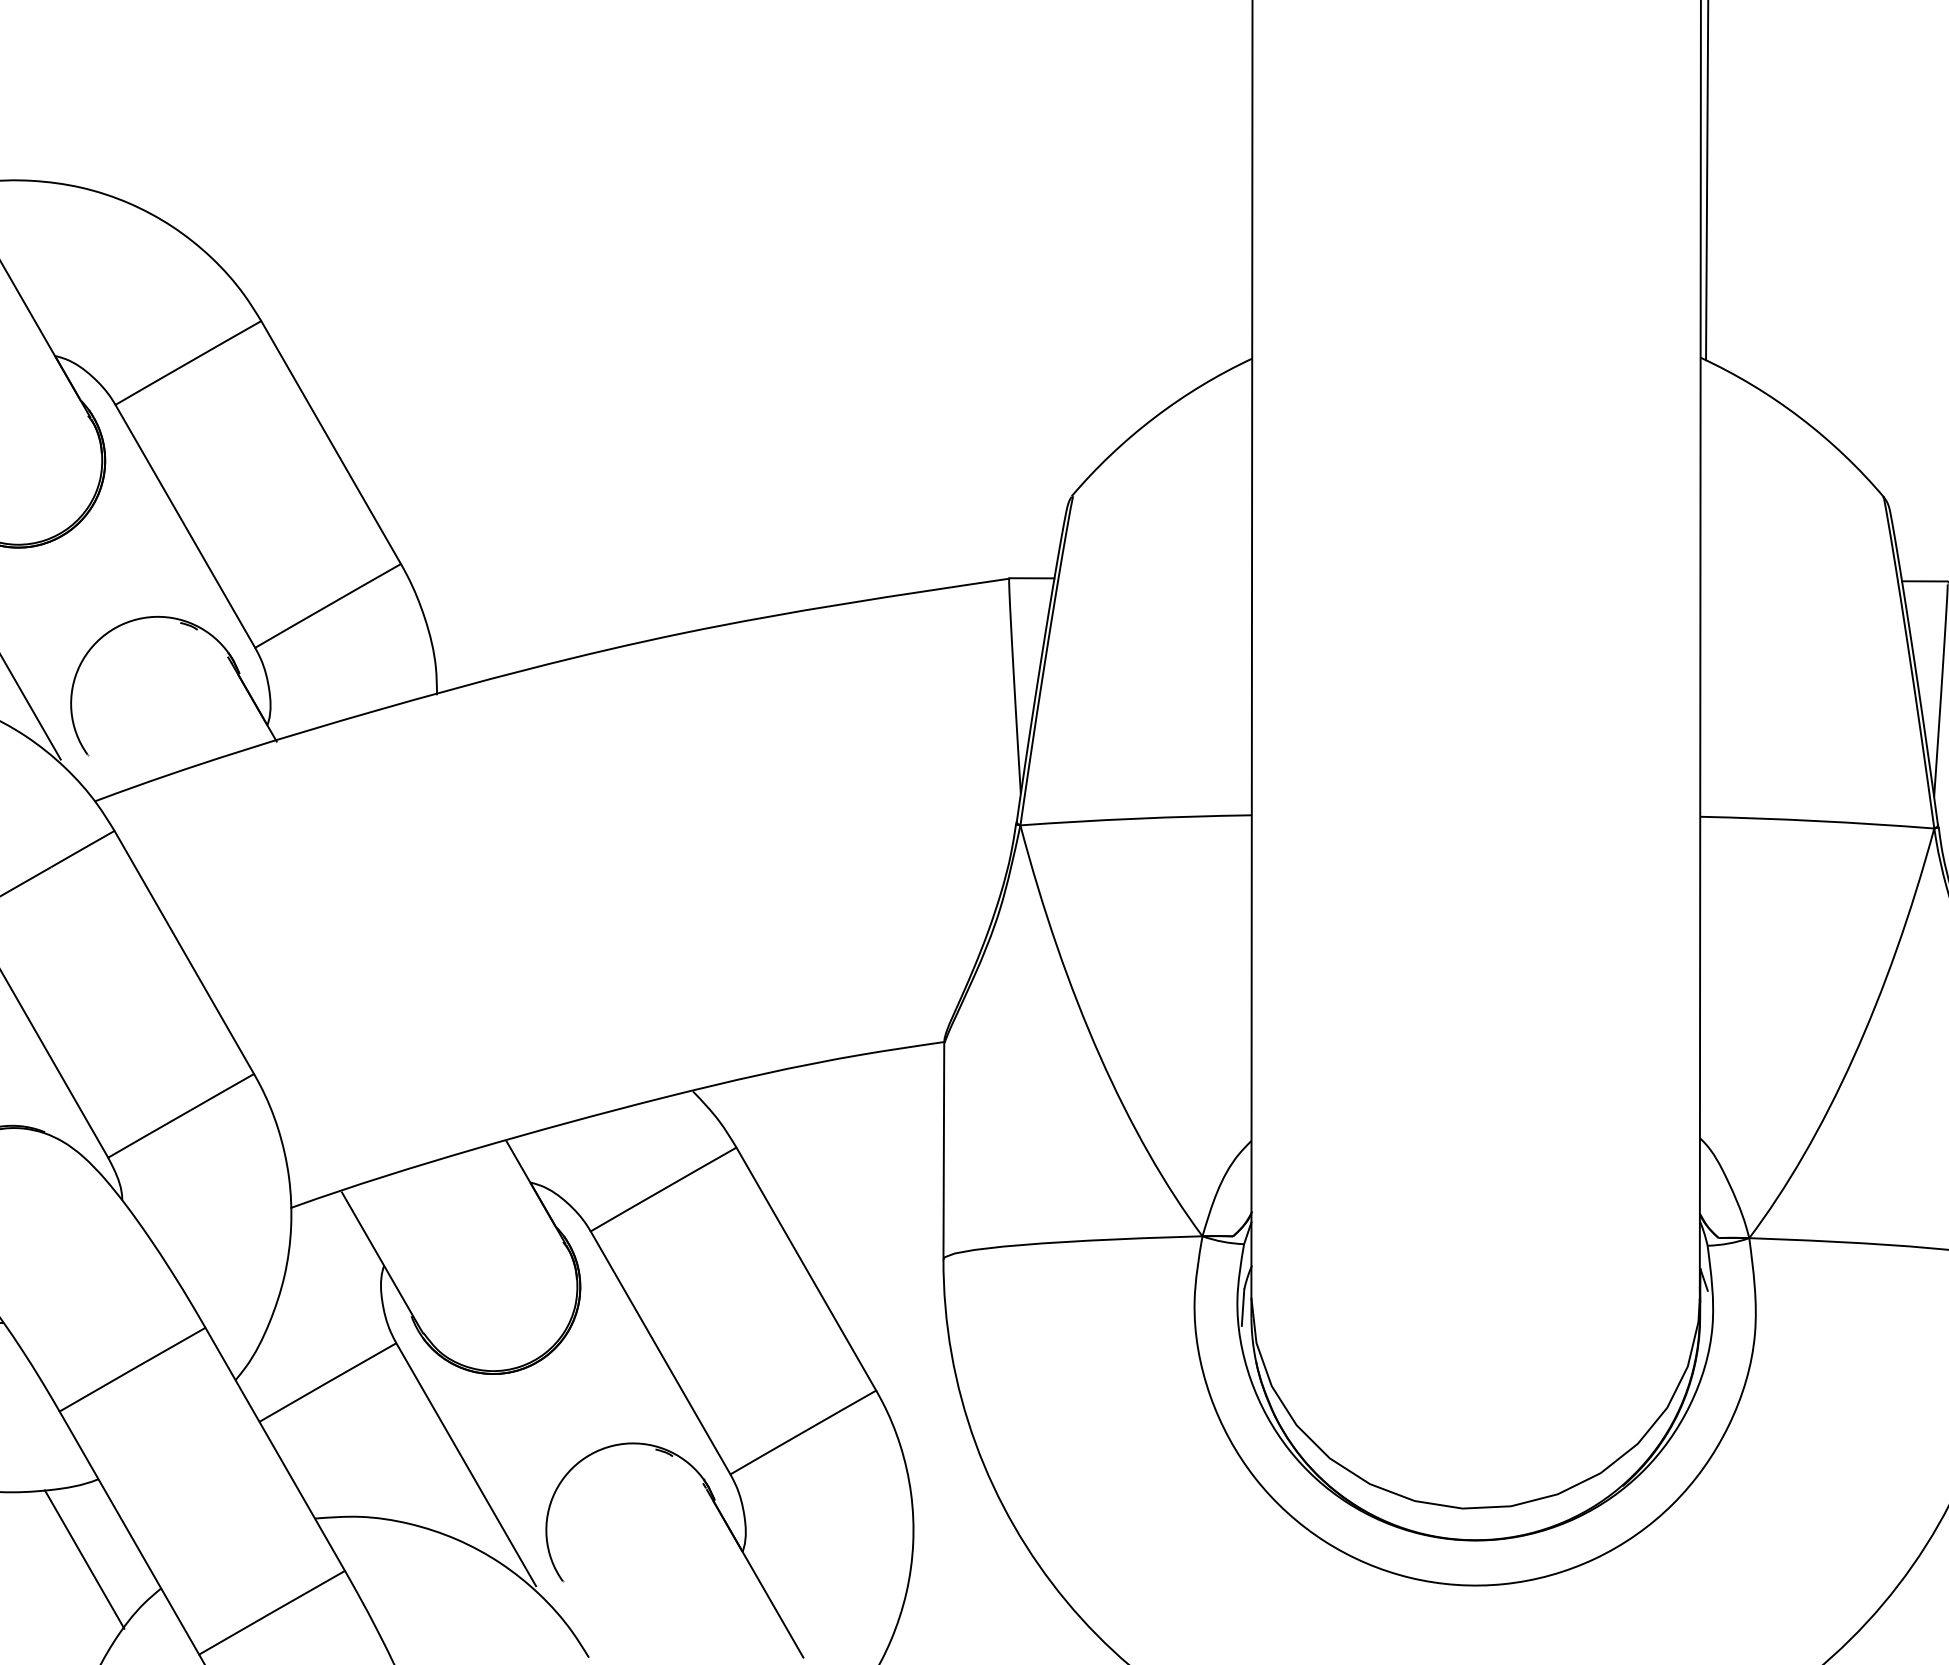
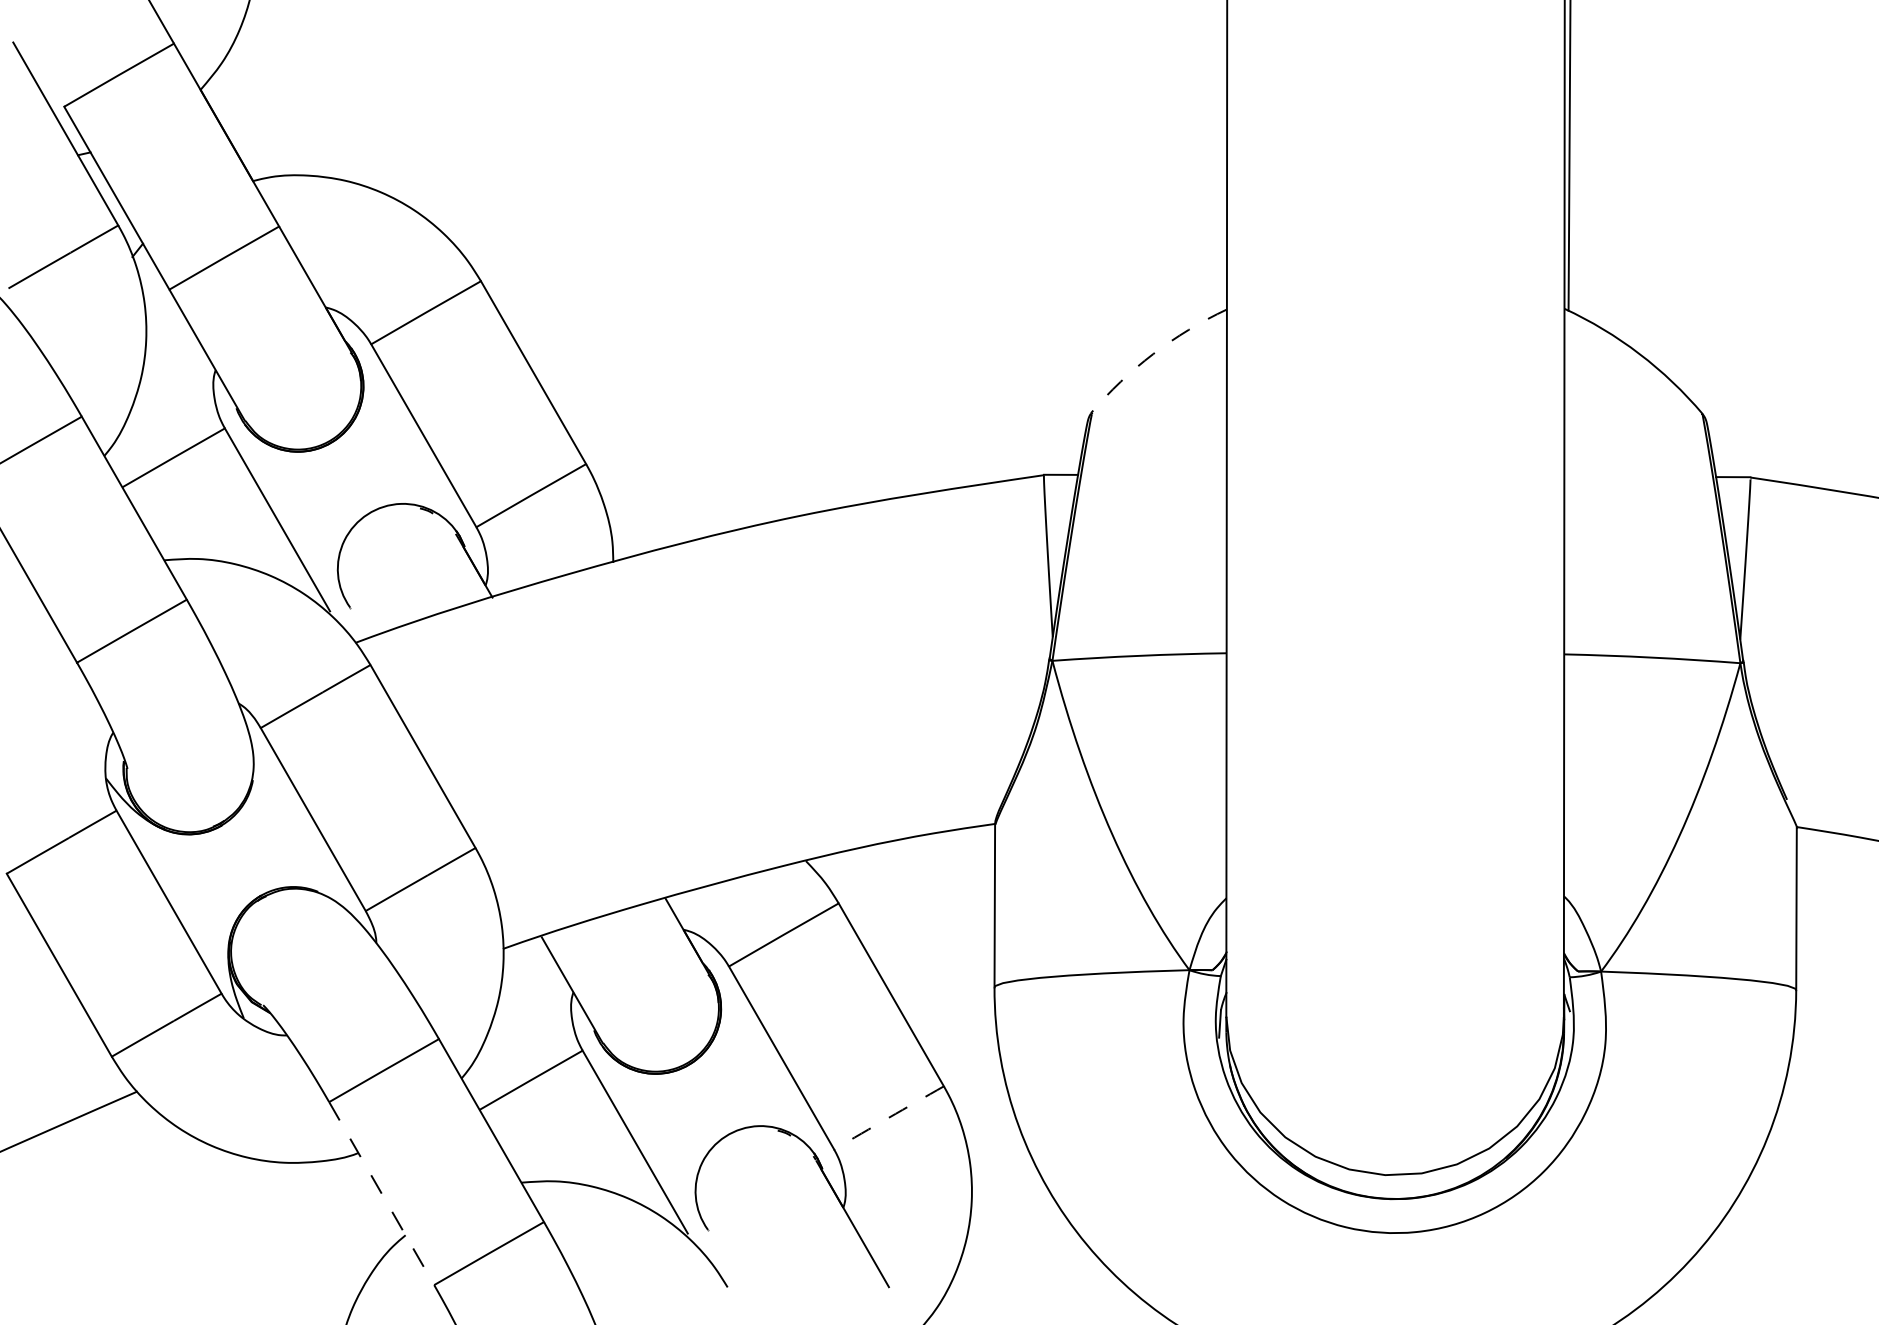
arc: (1154, 418) -> (1153, 354), solid -> dashed
arc: (802, 1431) -> (888, 1117), solid -> dashed
line: (129, 1534) -> (381, 1194), solid -> dashed
line: (83, 1559) -> (347, 1213), removed

